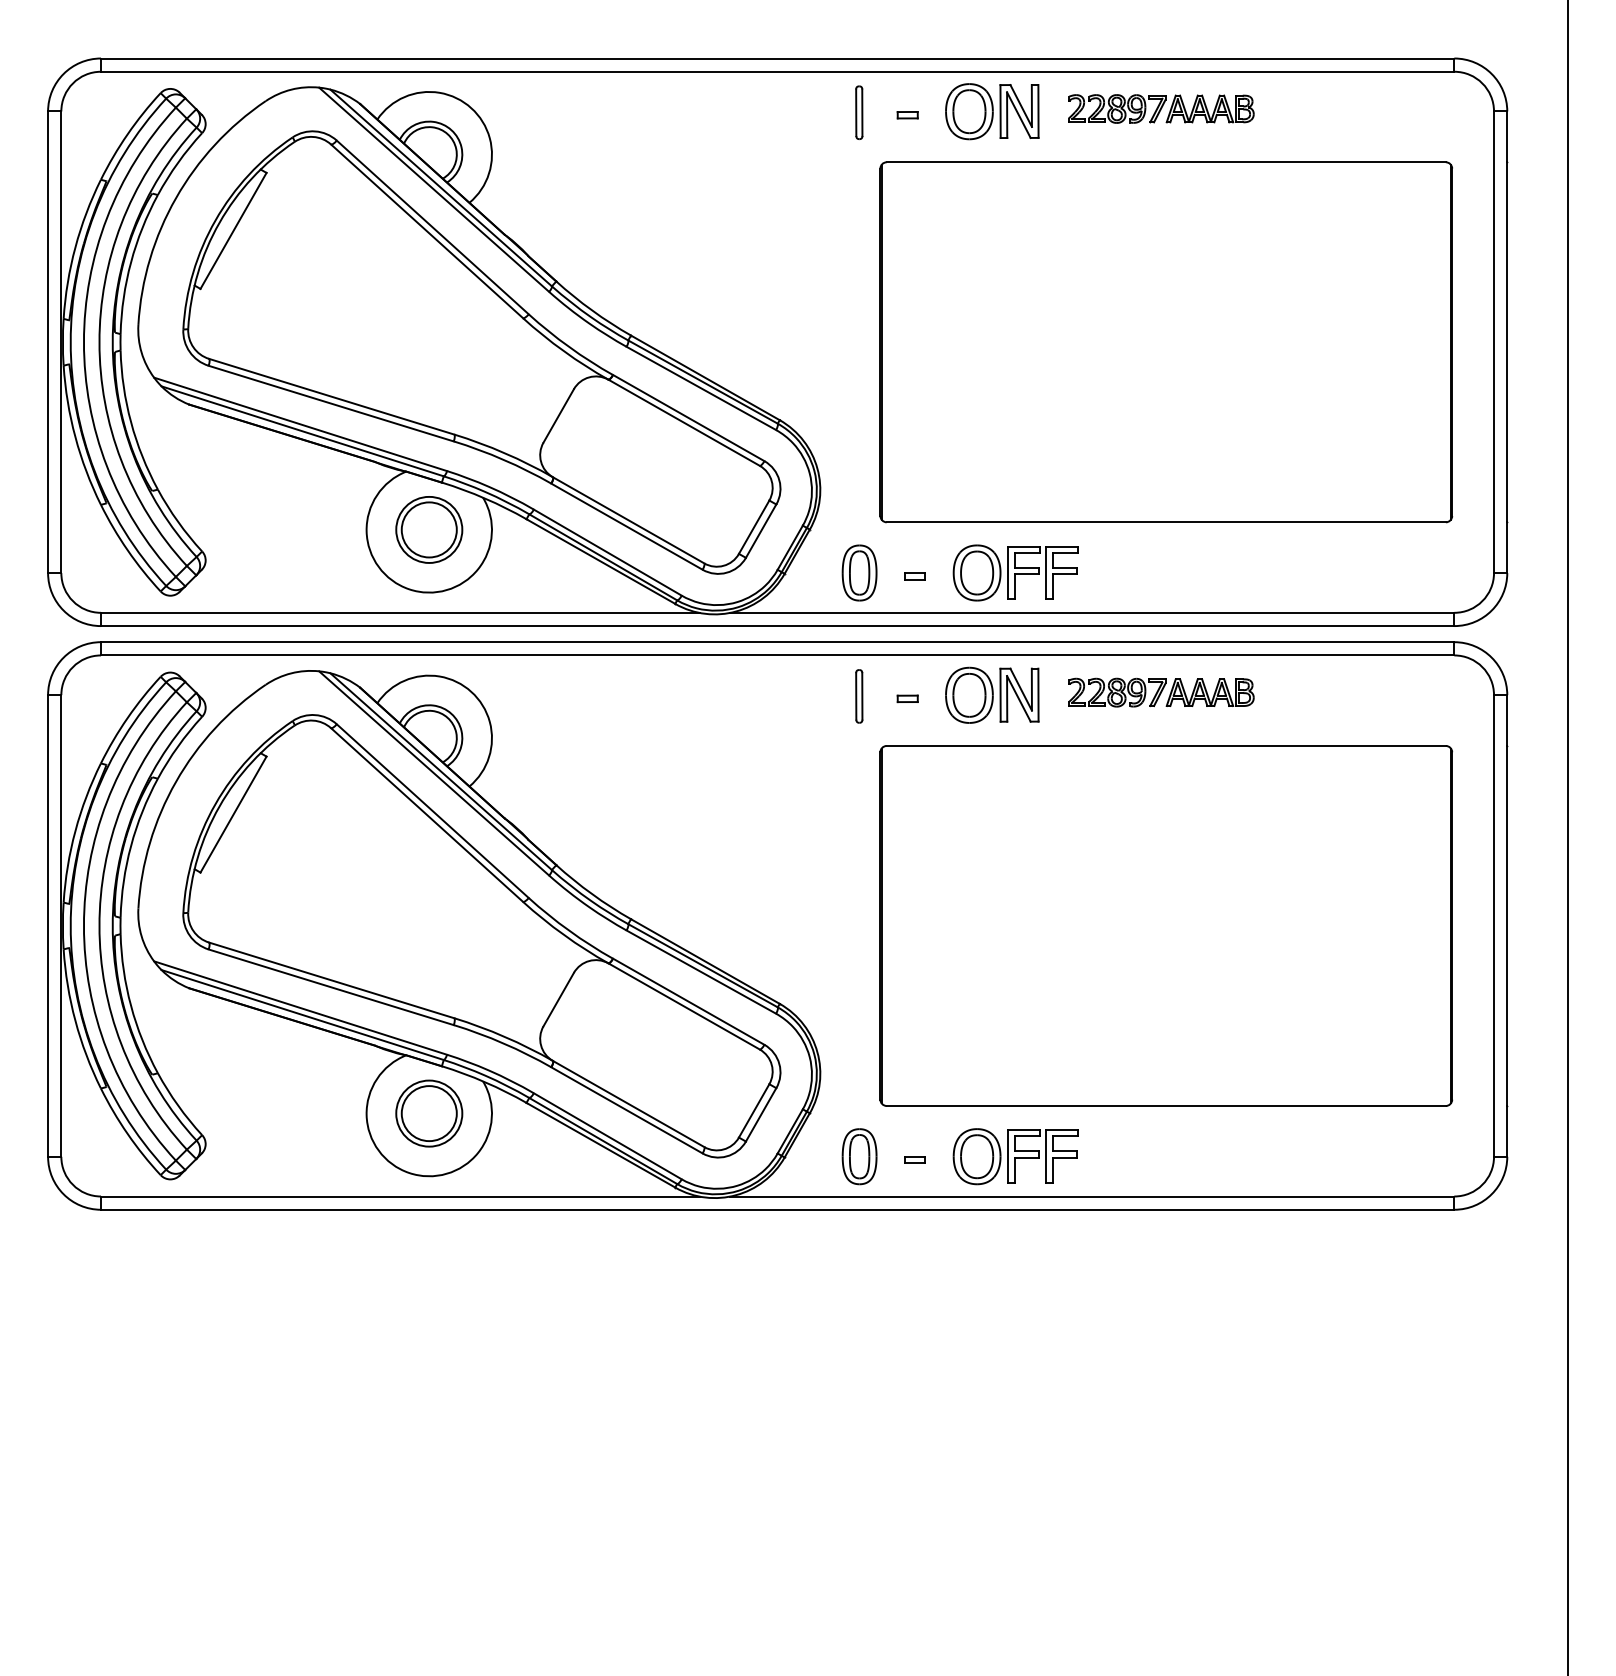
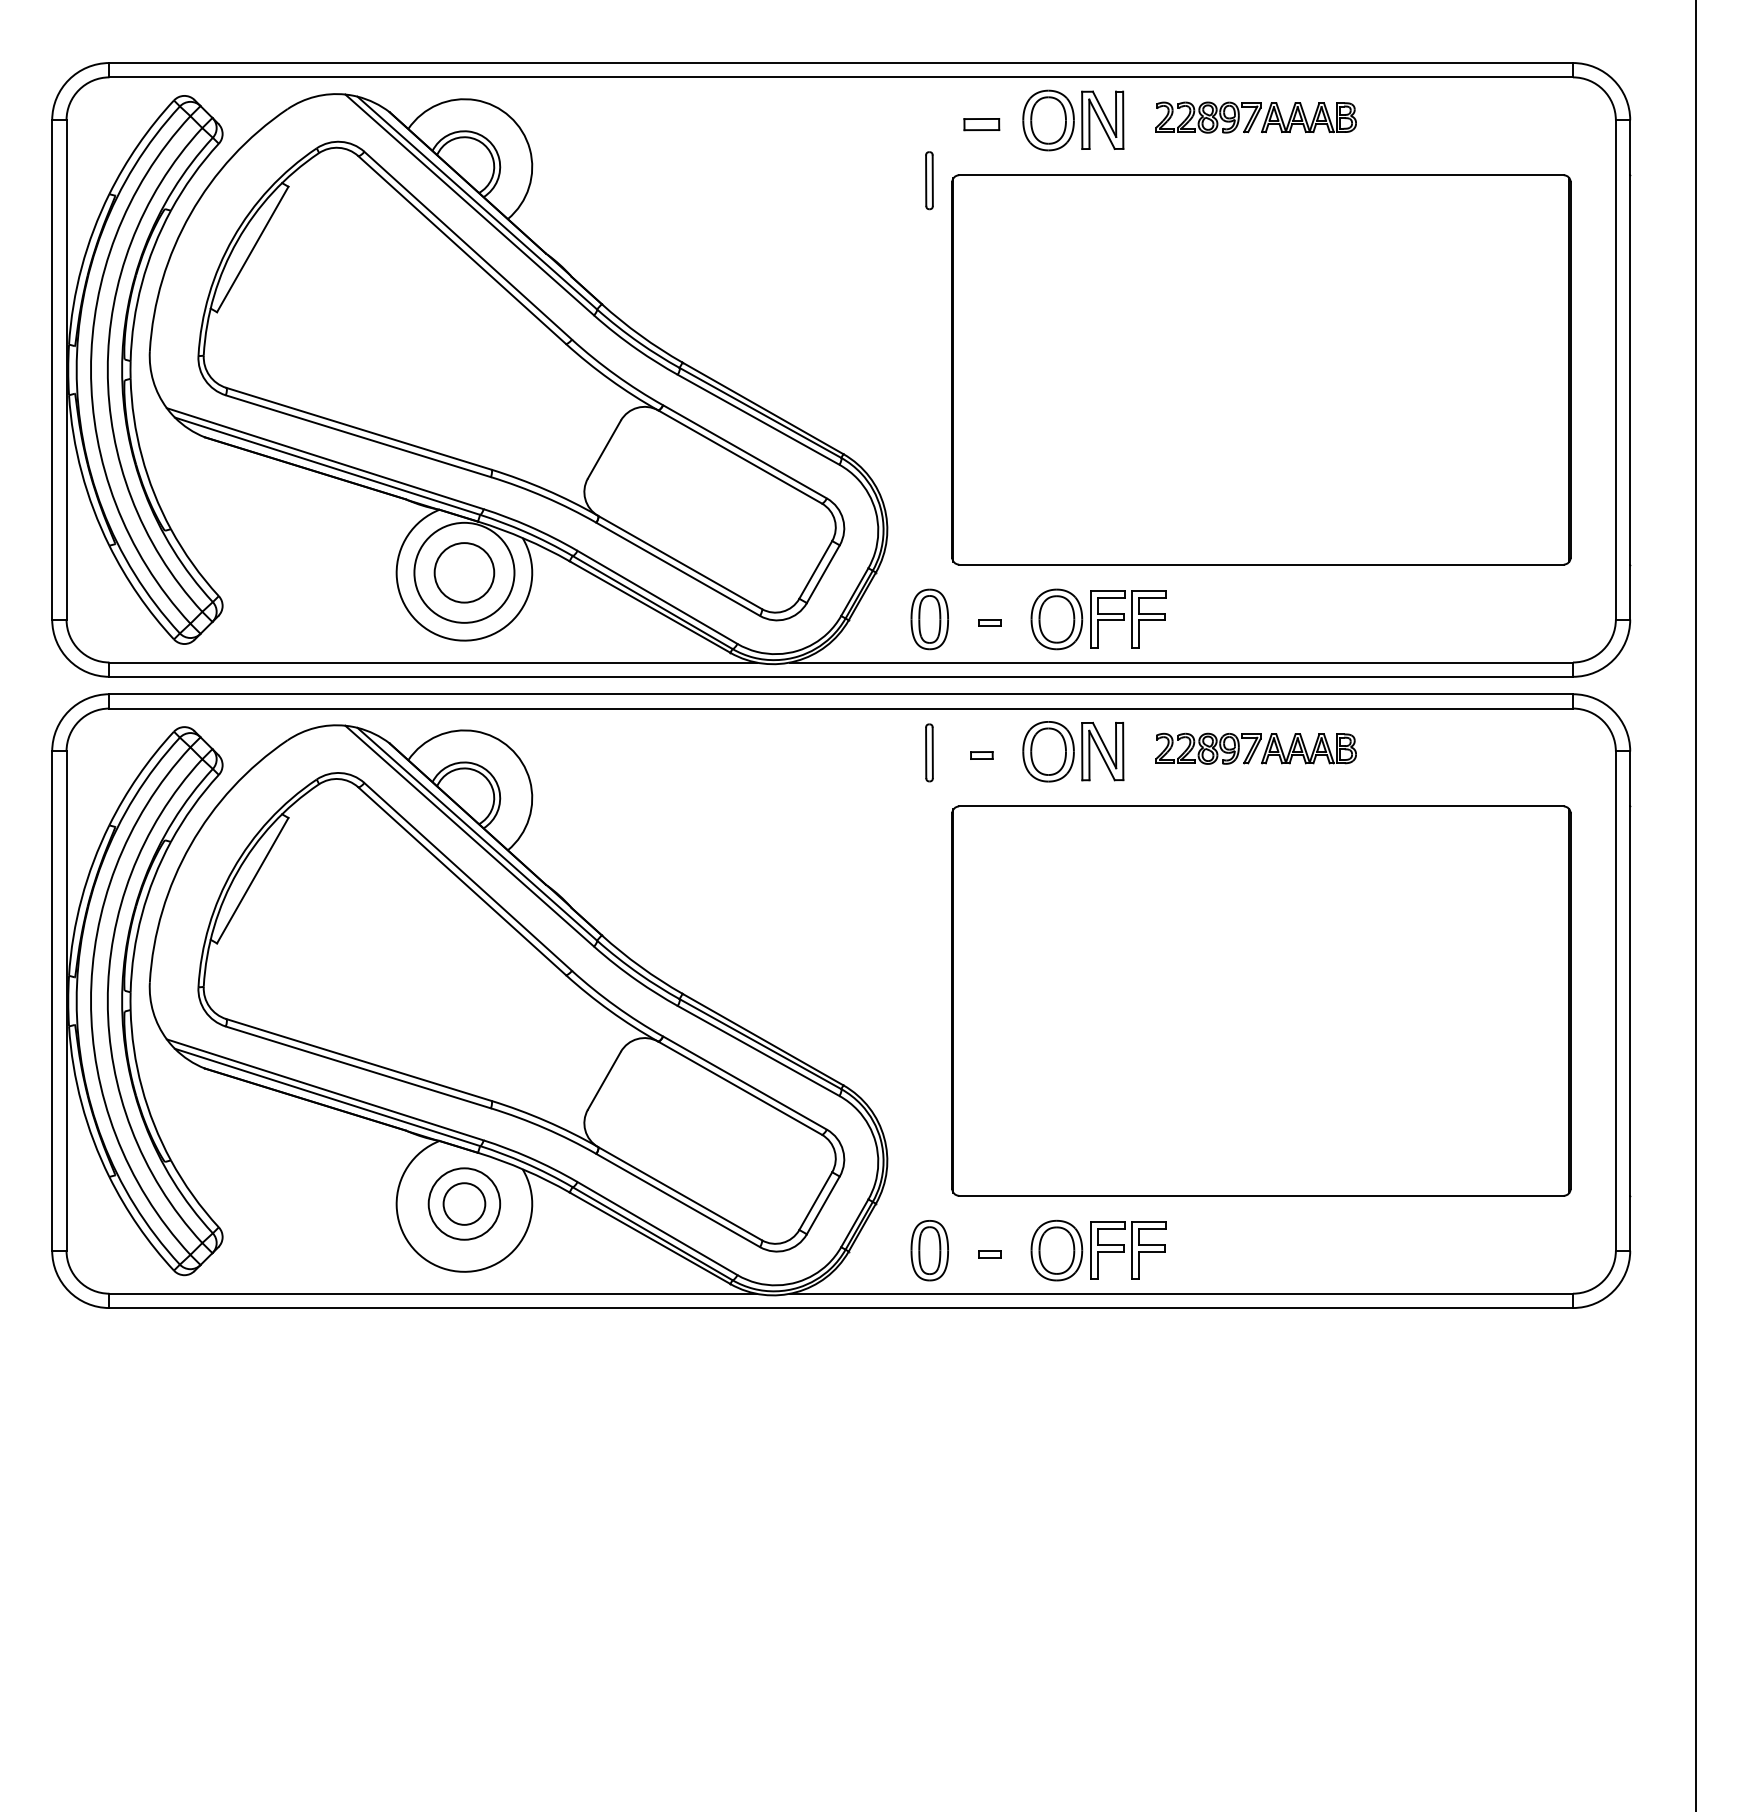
part: (859, 112) -> (929, 180), moved
part: (907, 114) -> (981, 123), size x1.6
circle: (429, 529) -> (464, 572), size x1.4
circle: (429, 1113) -> (464, 1203), size x0.7

